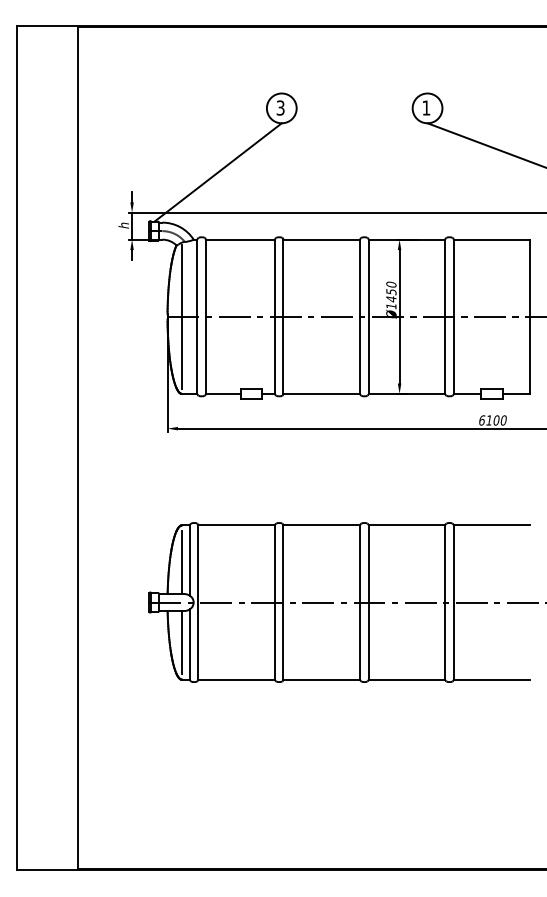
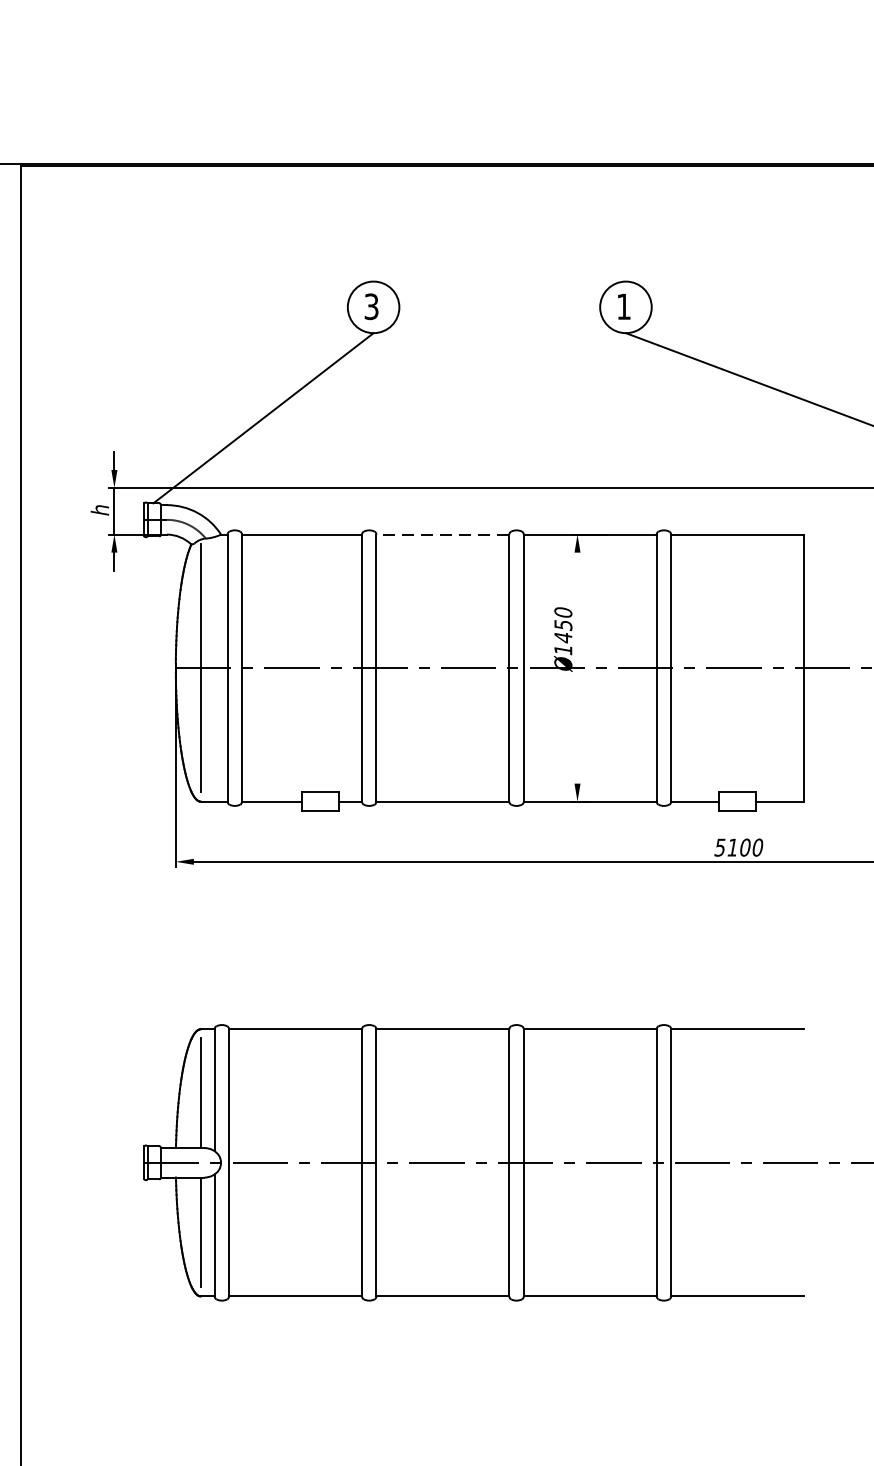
line: (321, 239) -> (442, 534), solid -> dashed
line: (399, 316) -> (577, 667), removed
text: (481, 420) -> (719, 847), 6100 -> 5100

